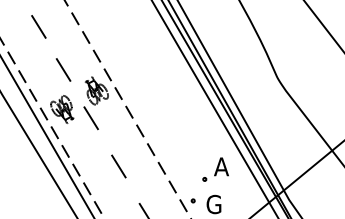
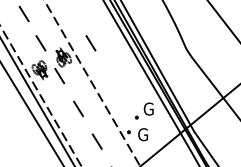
line: (136, 70) -> (90, 43), added
text: (221, 165) -> (148, 108), A -> G

